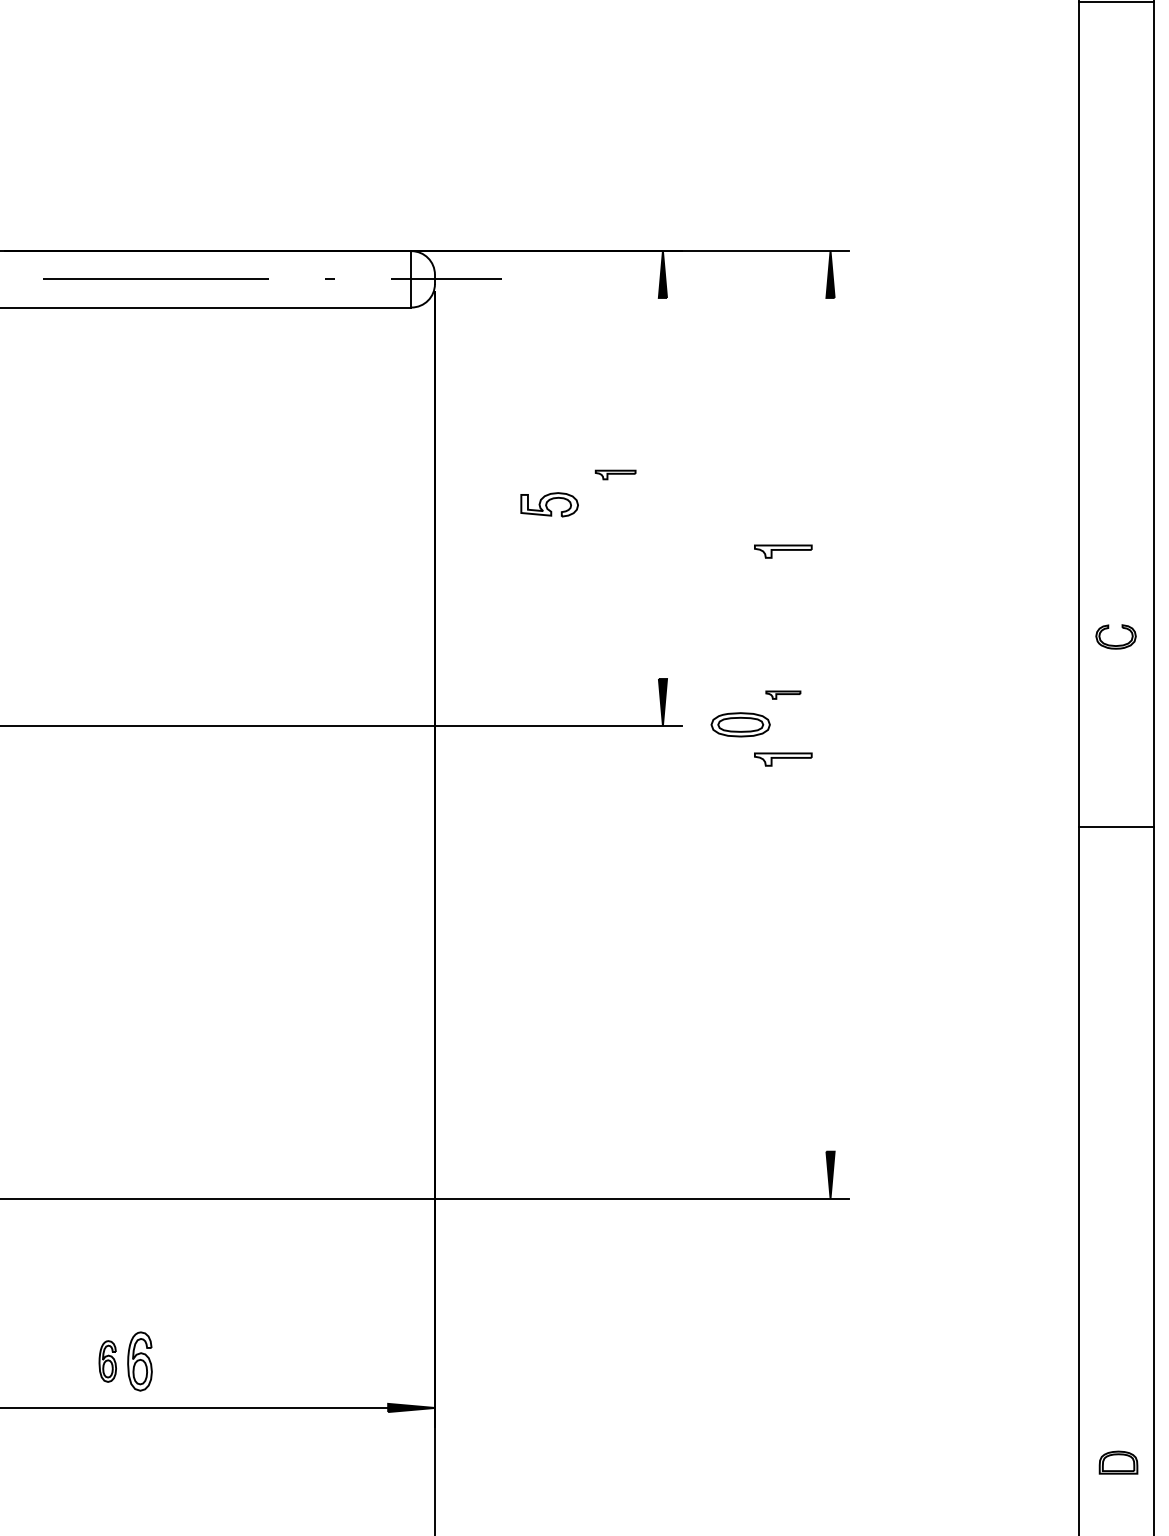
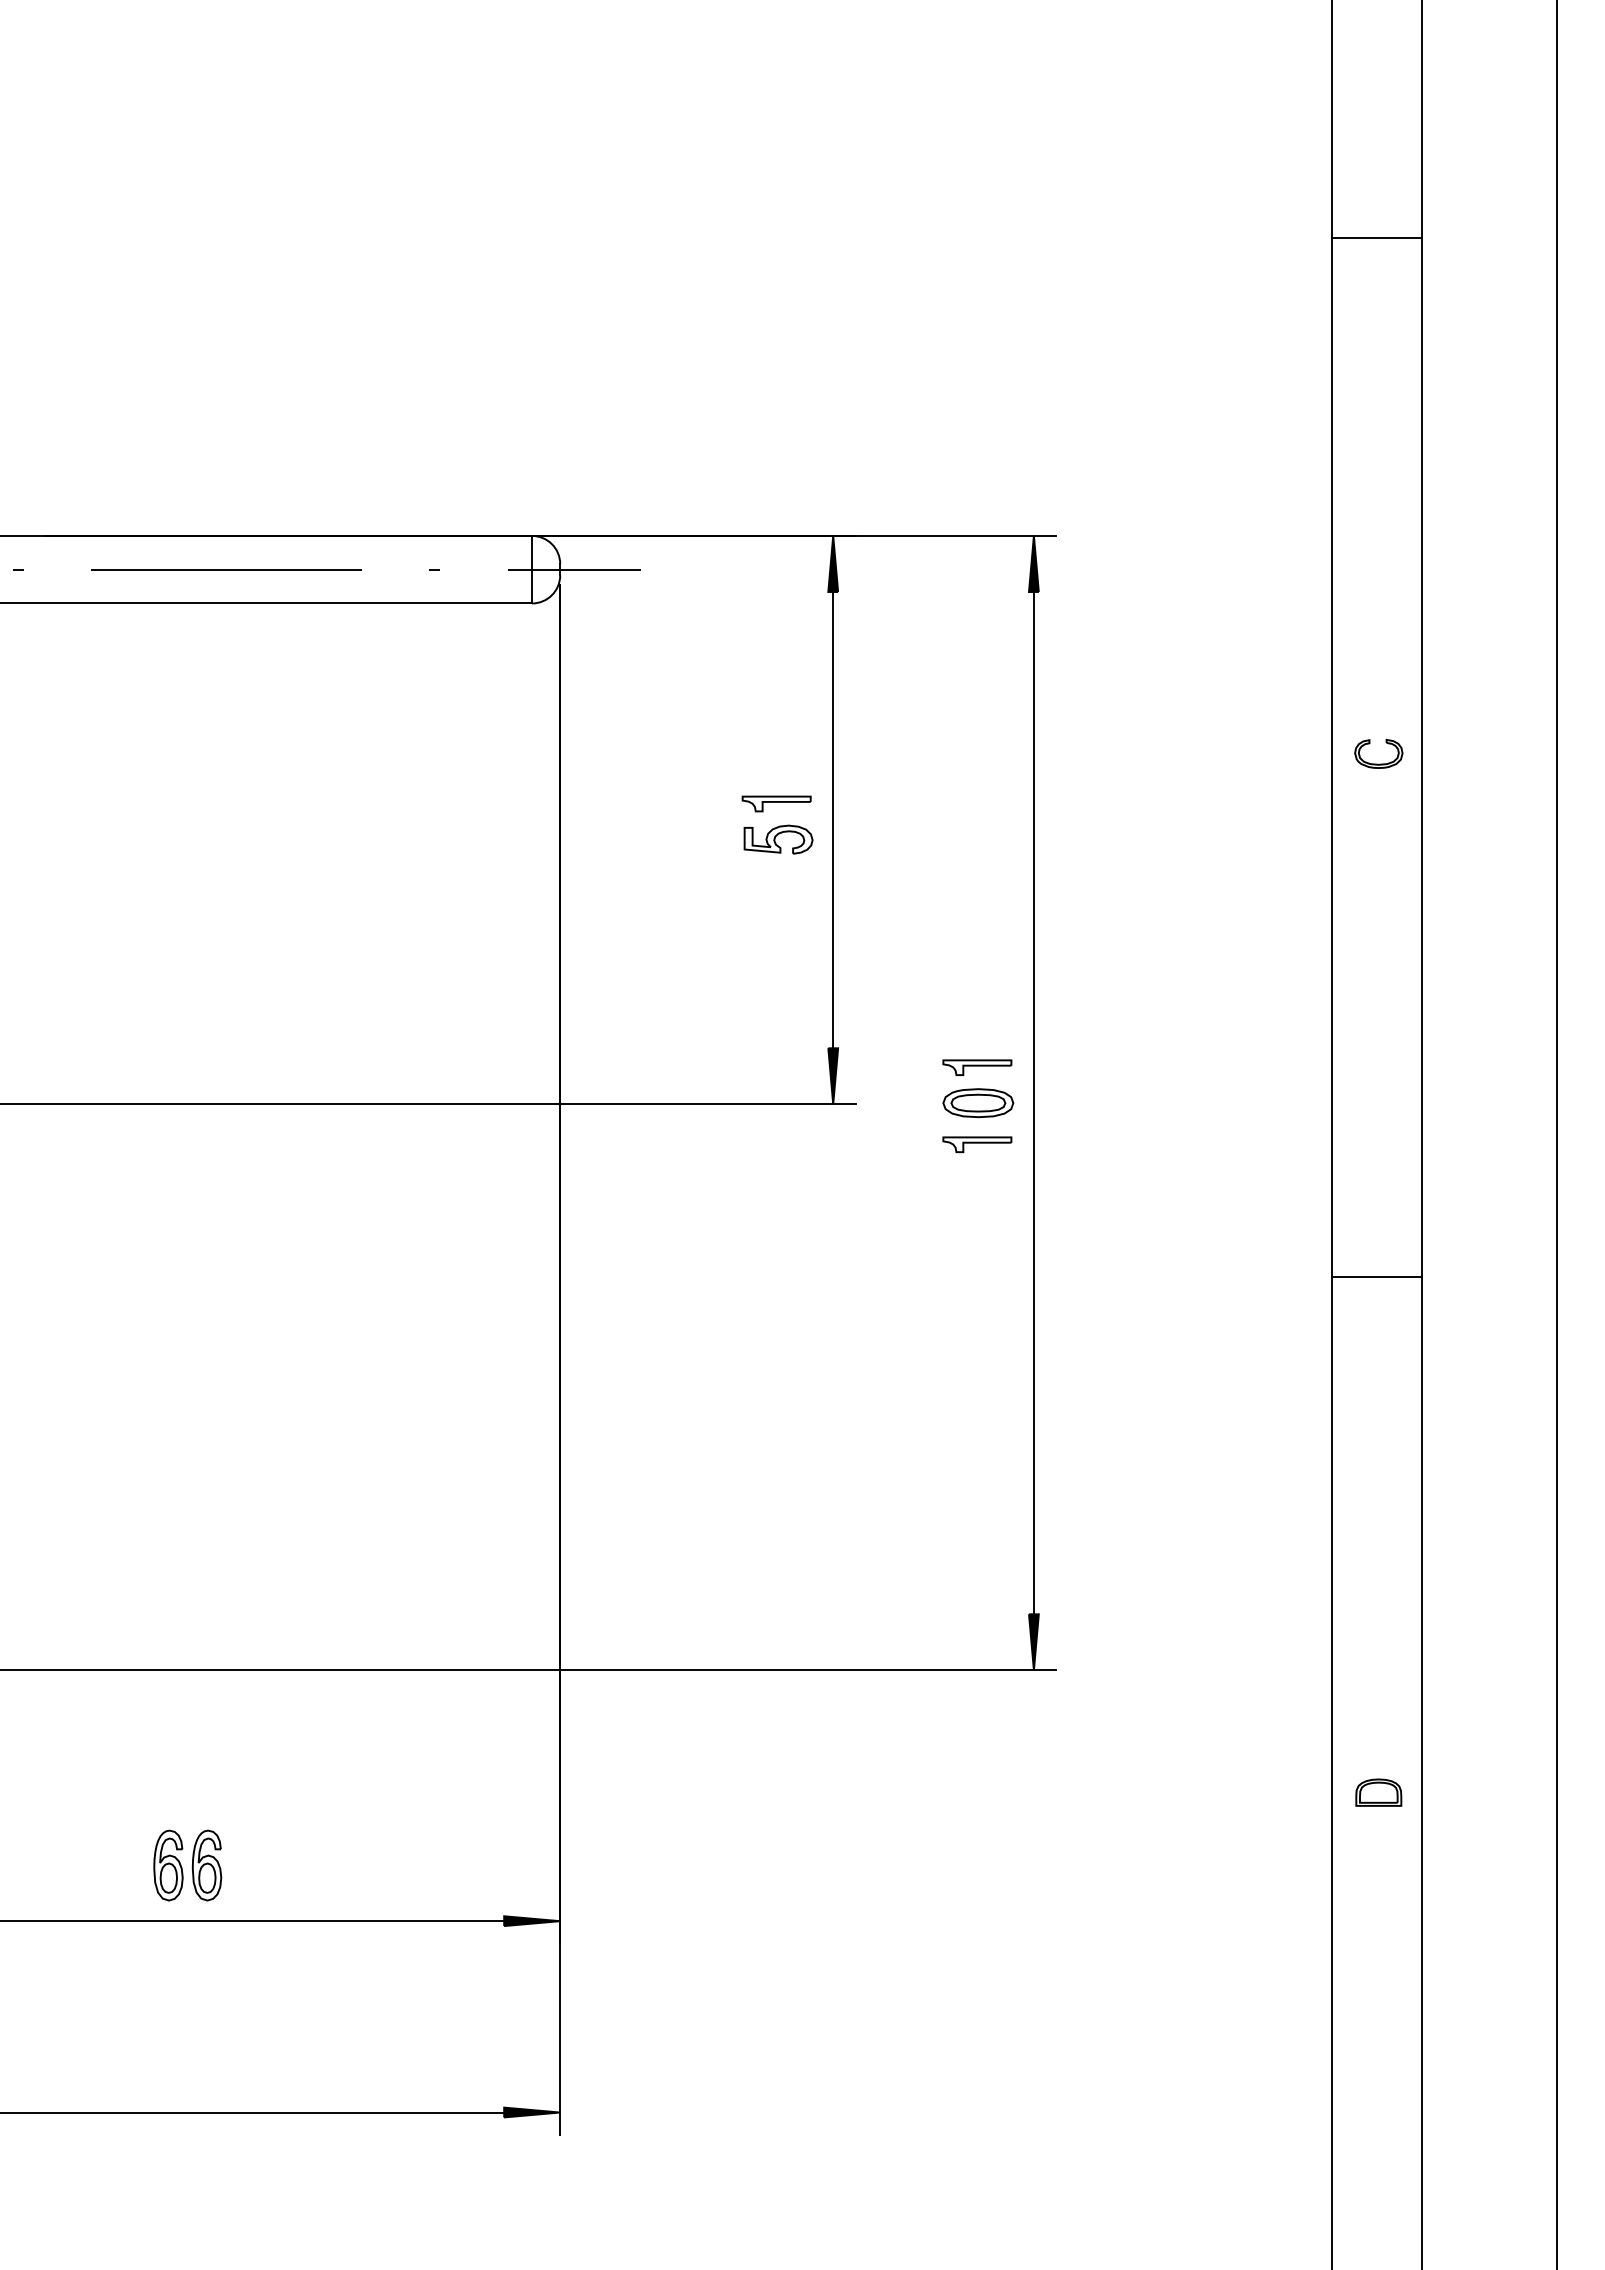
part: (615, 474) -> (776, 803), size x1.43
line: (663, 487) -> (833, 819), added
part: (549, 504) -> (778, 839), moved
part: (783, 551) -> (977, 895), removed
part: (1115, 644) -> (1378, 763), moved
part: (783, 695) -> (977, 1067), size x1.67
line: (830, 724) -> (1033, 1102), added
part: (740, 725) -> (978, 1103), moved
line: (1116, 827) -> (1376, 1277), moved
part: (107, 1361) -> (168, 1865), size x1.43
part: (1118, 1462) -> (1378, 1792), moved

